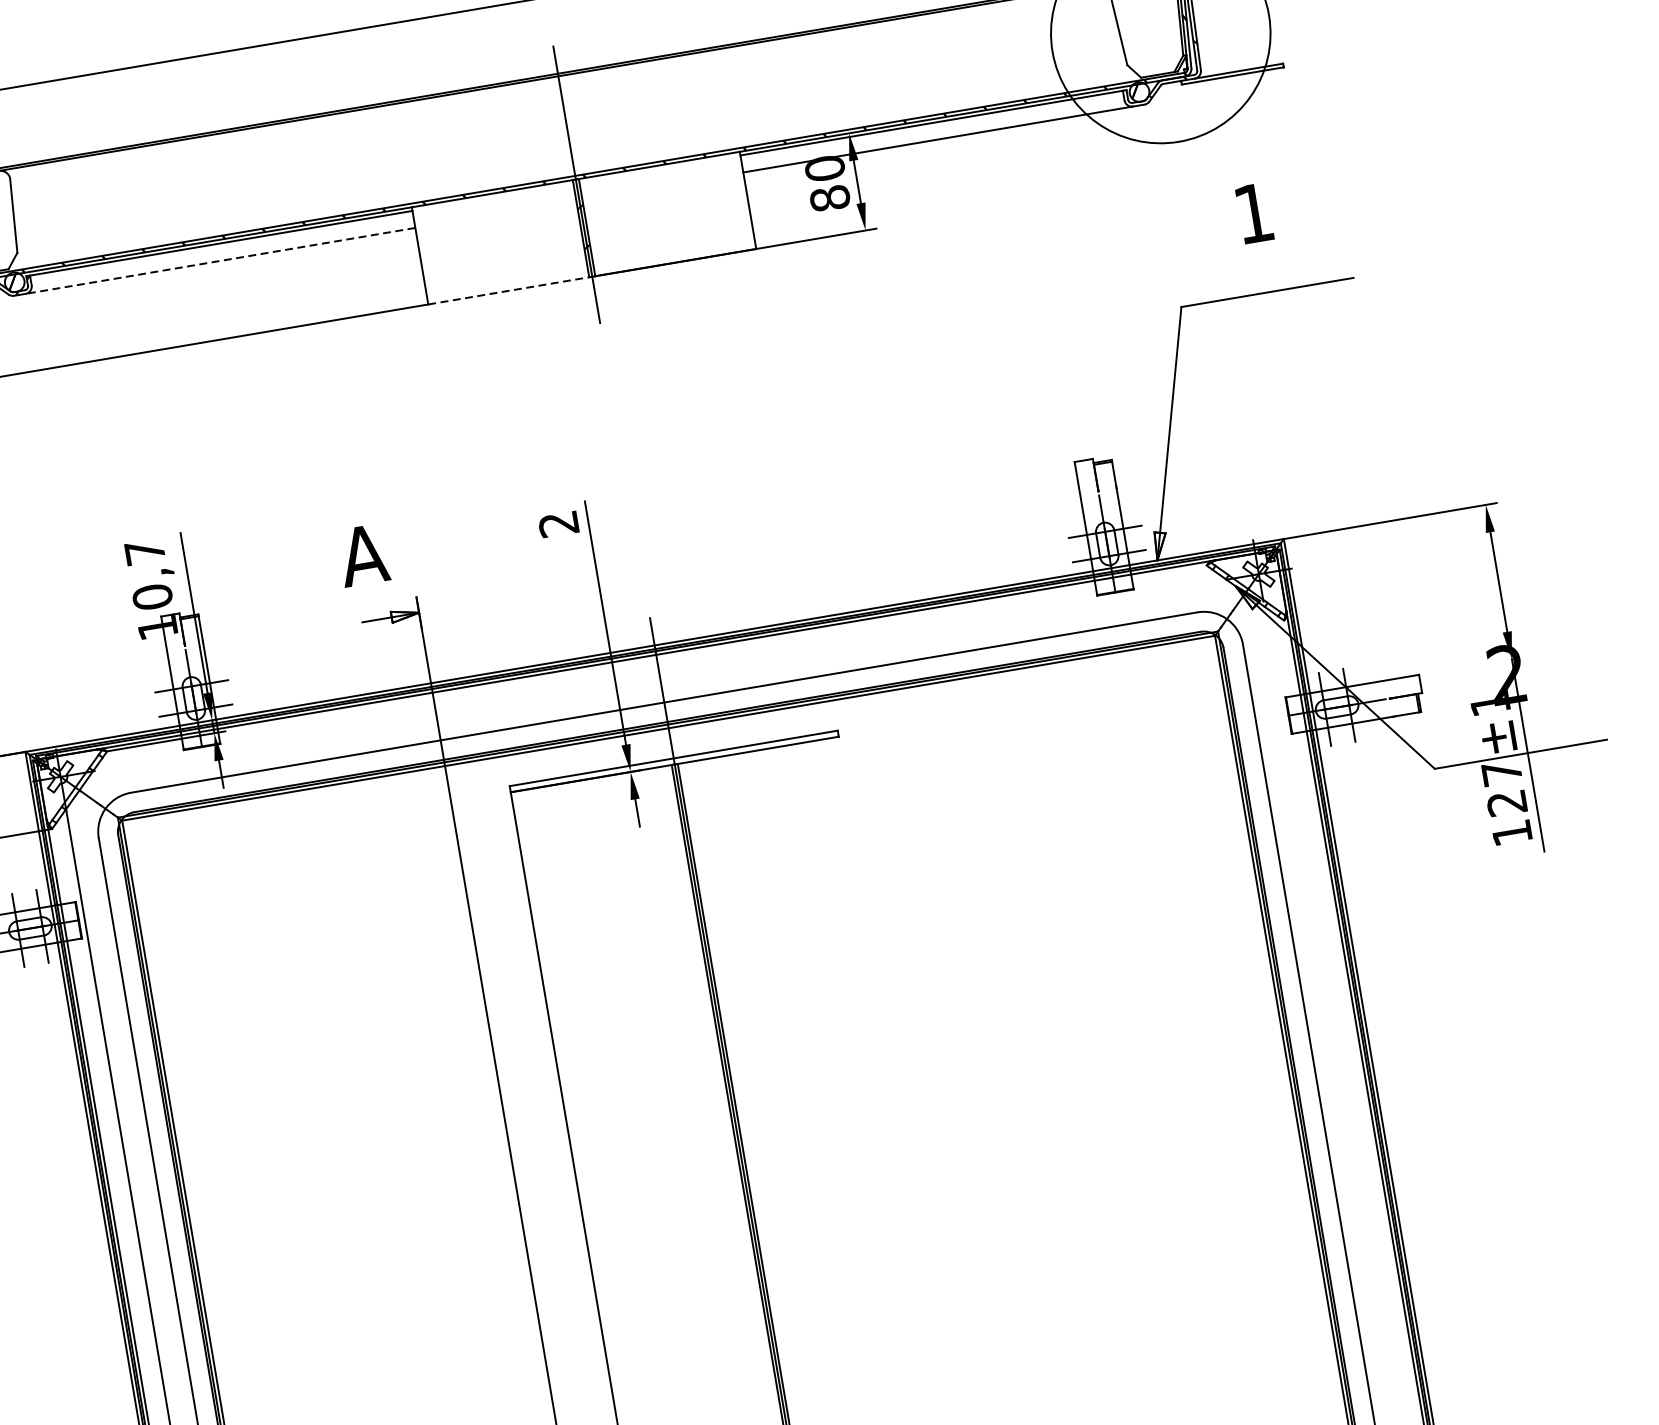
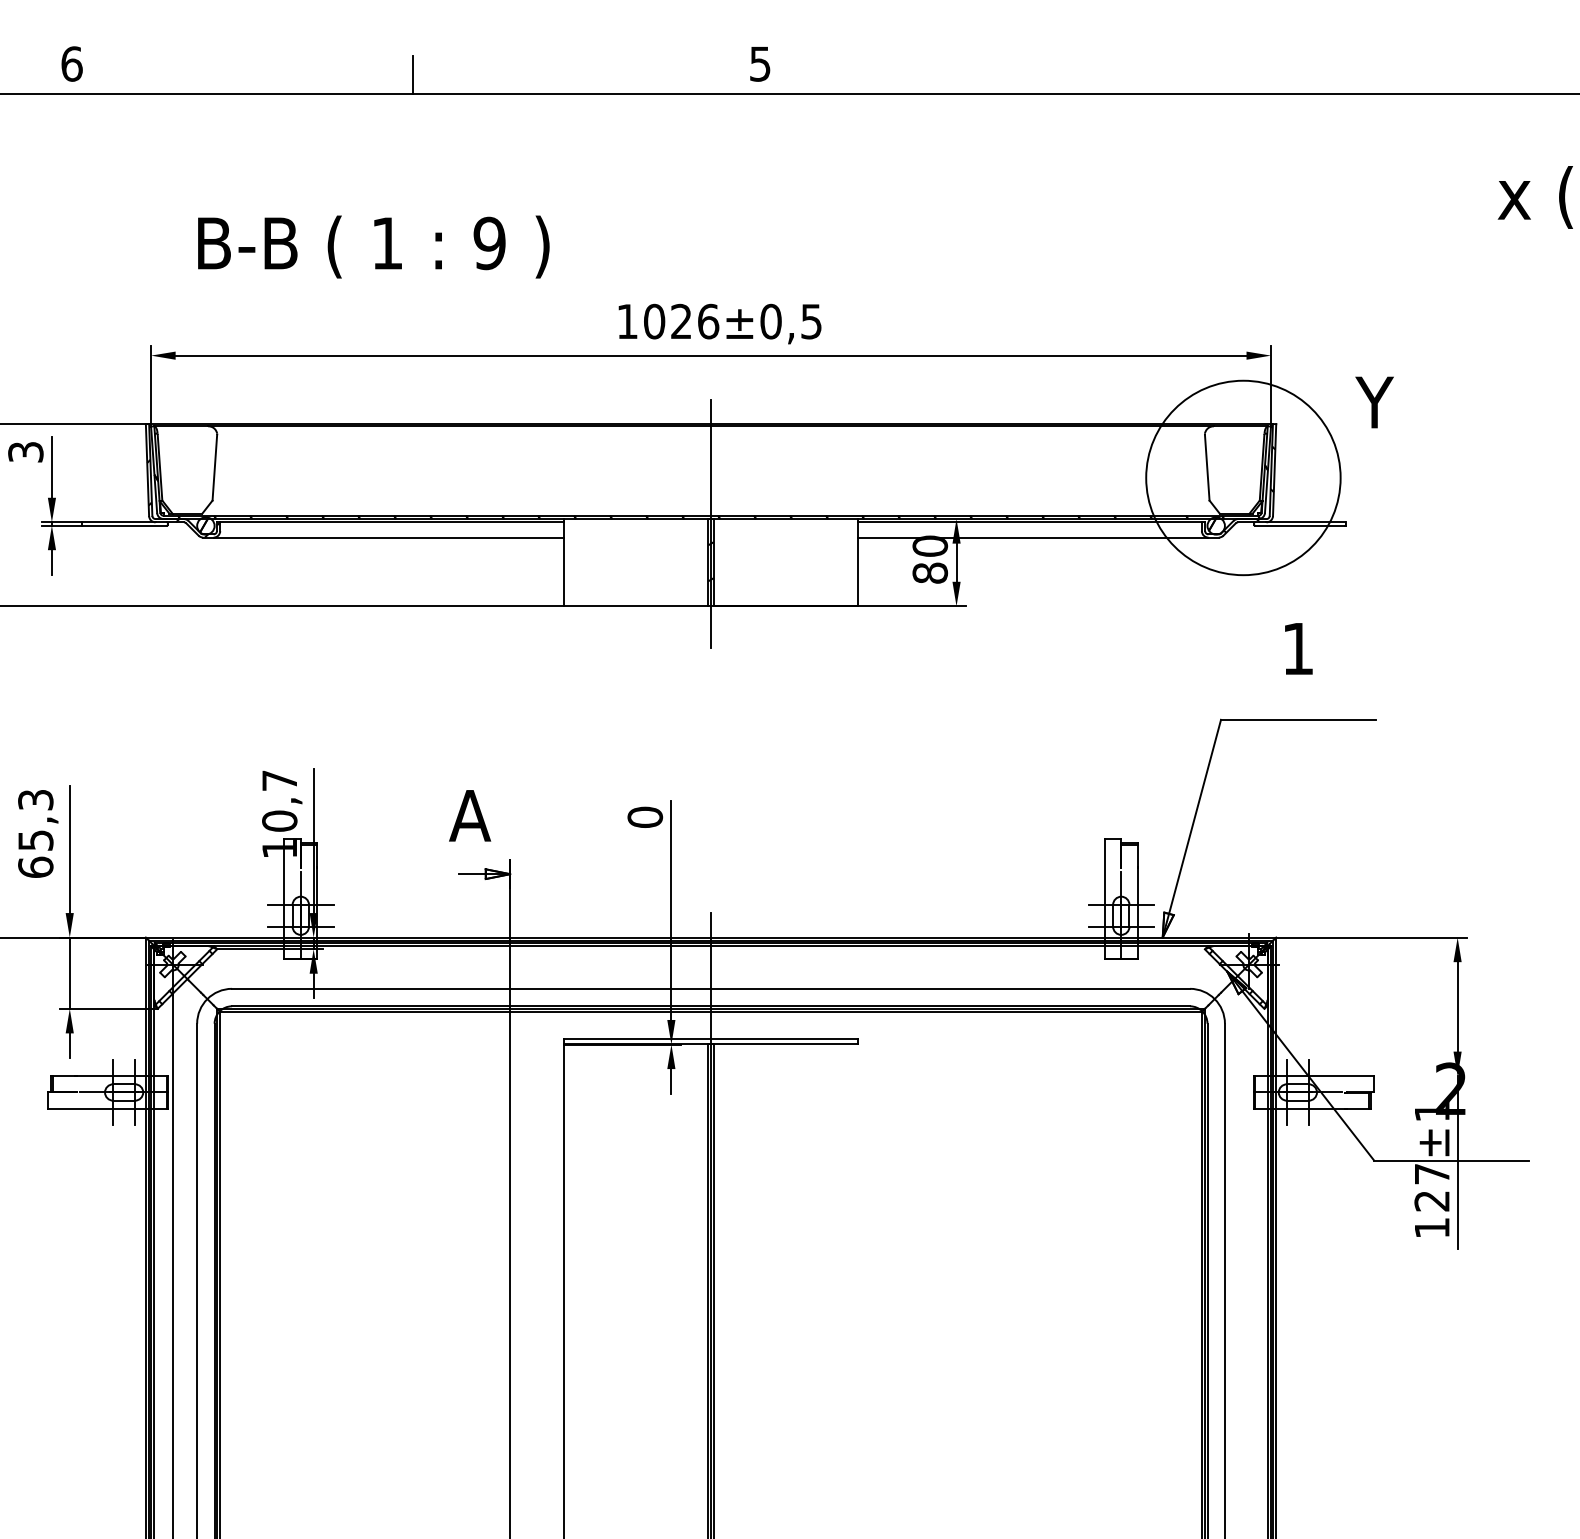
line: (220, 260) -> (388, 537), dashed -> solid
line: (509, 290) -> (636, 606), dashed -> solid
text: (558, 523) -> (645, 816), 2 -> 0

